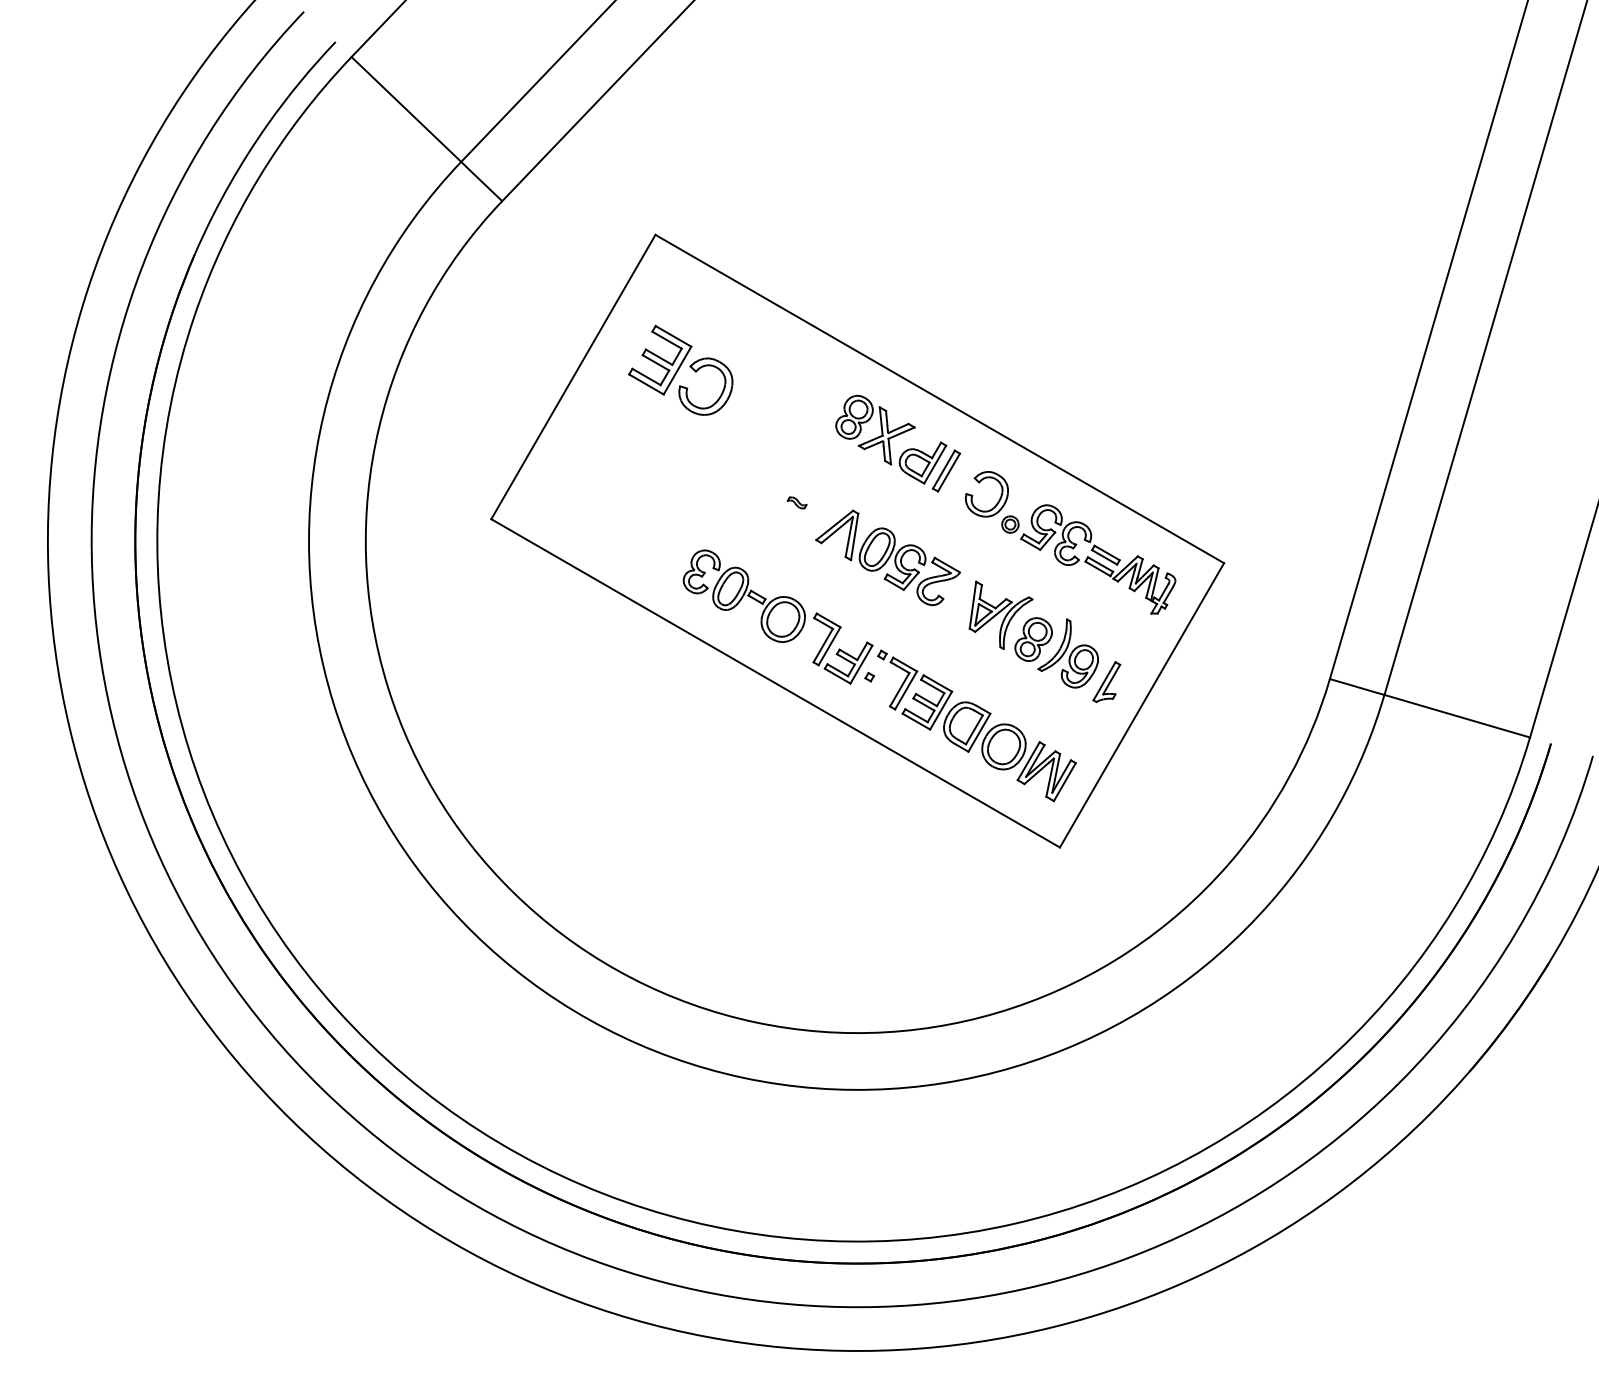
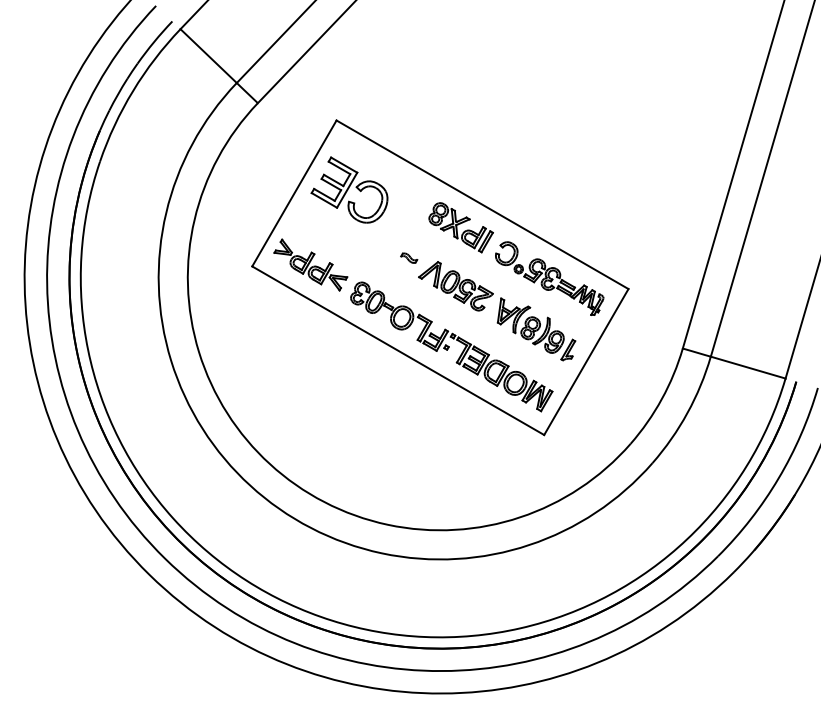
part: (680, 369) -> (349, 189), size x1.43
part: (797, 501) -> (409, 257), size x1.67
part: (604, 515) -> (310, 264), added

